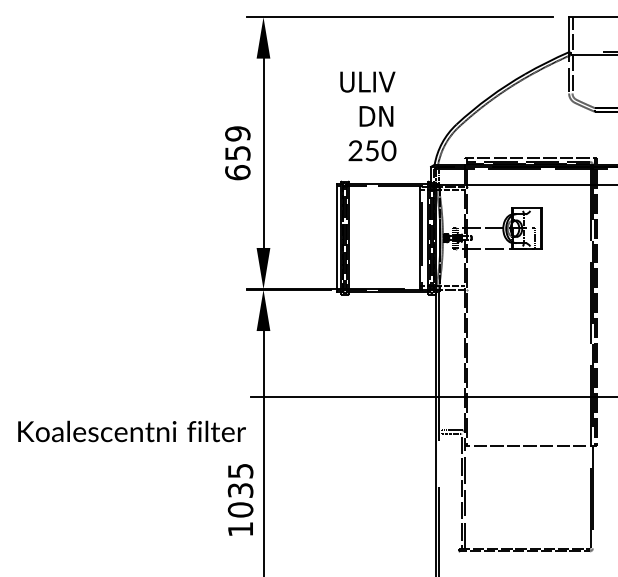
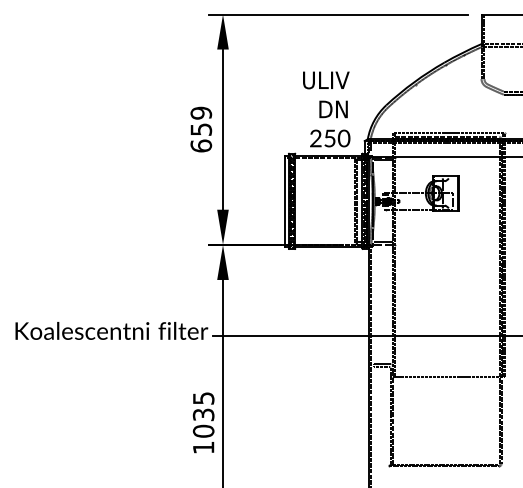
text: (368, 116) -> (326, 109), moved
text: (131, 430) -> (111, 330), moved

